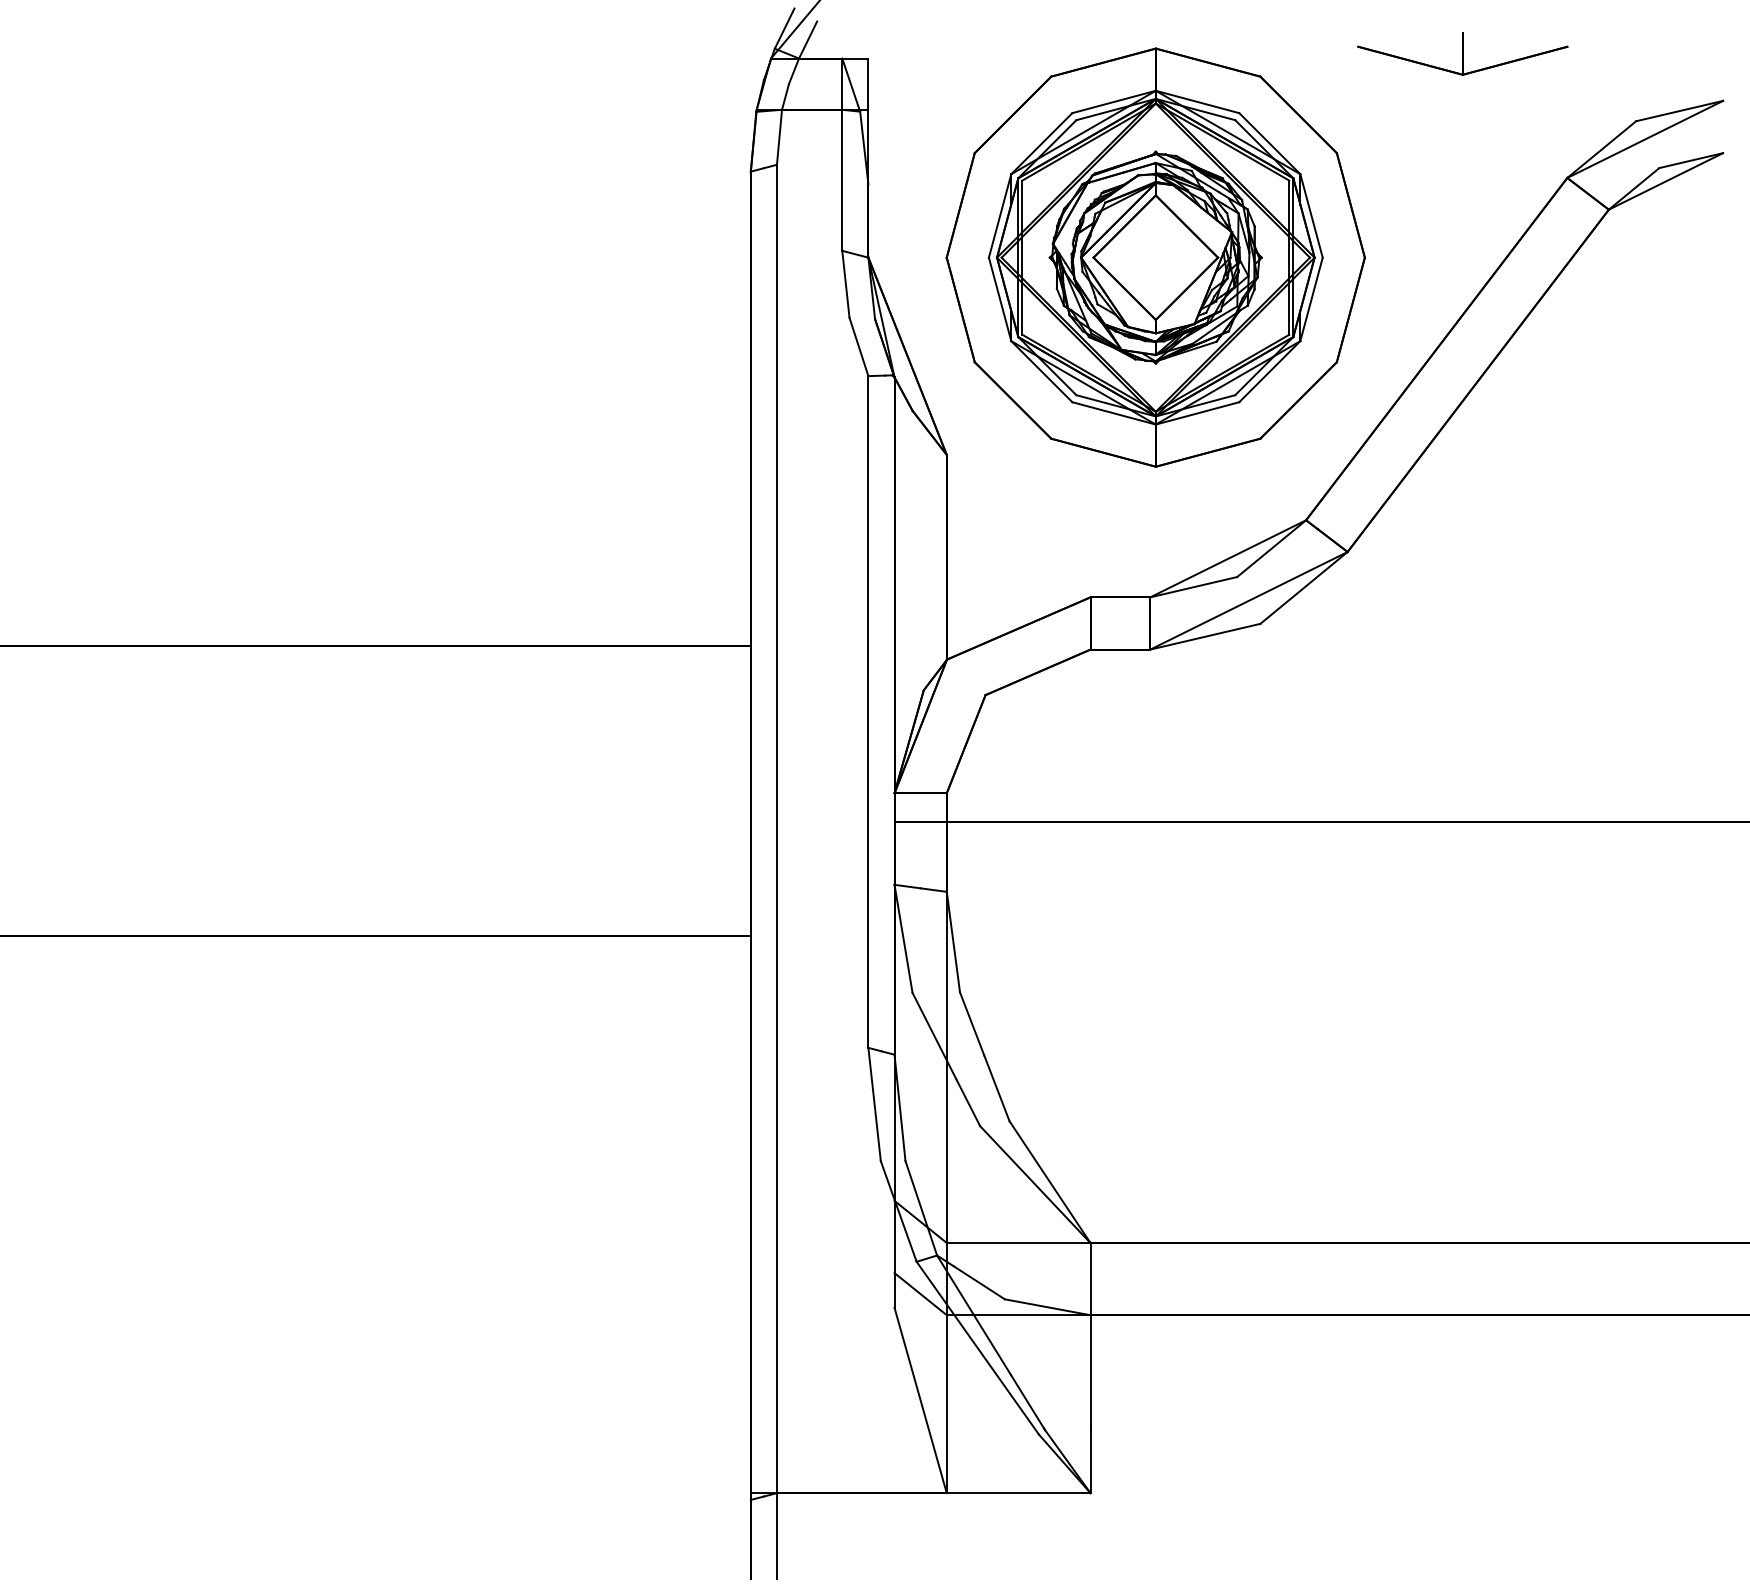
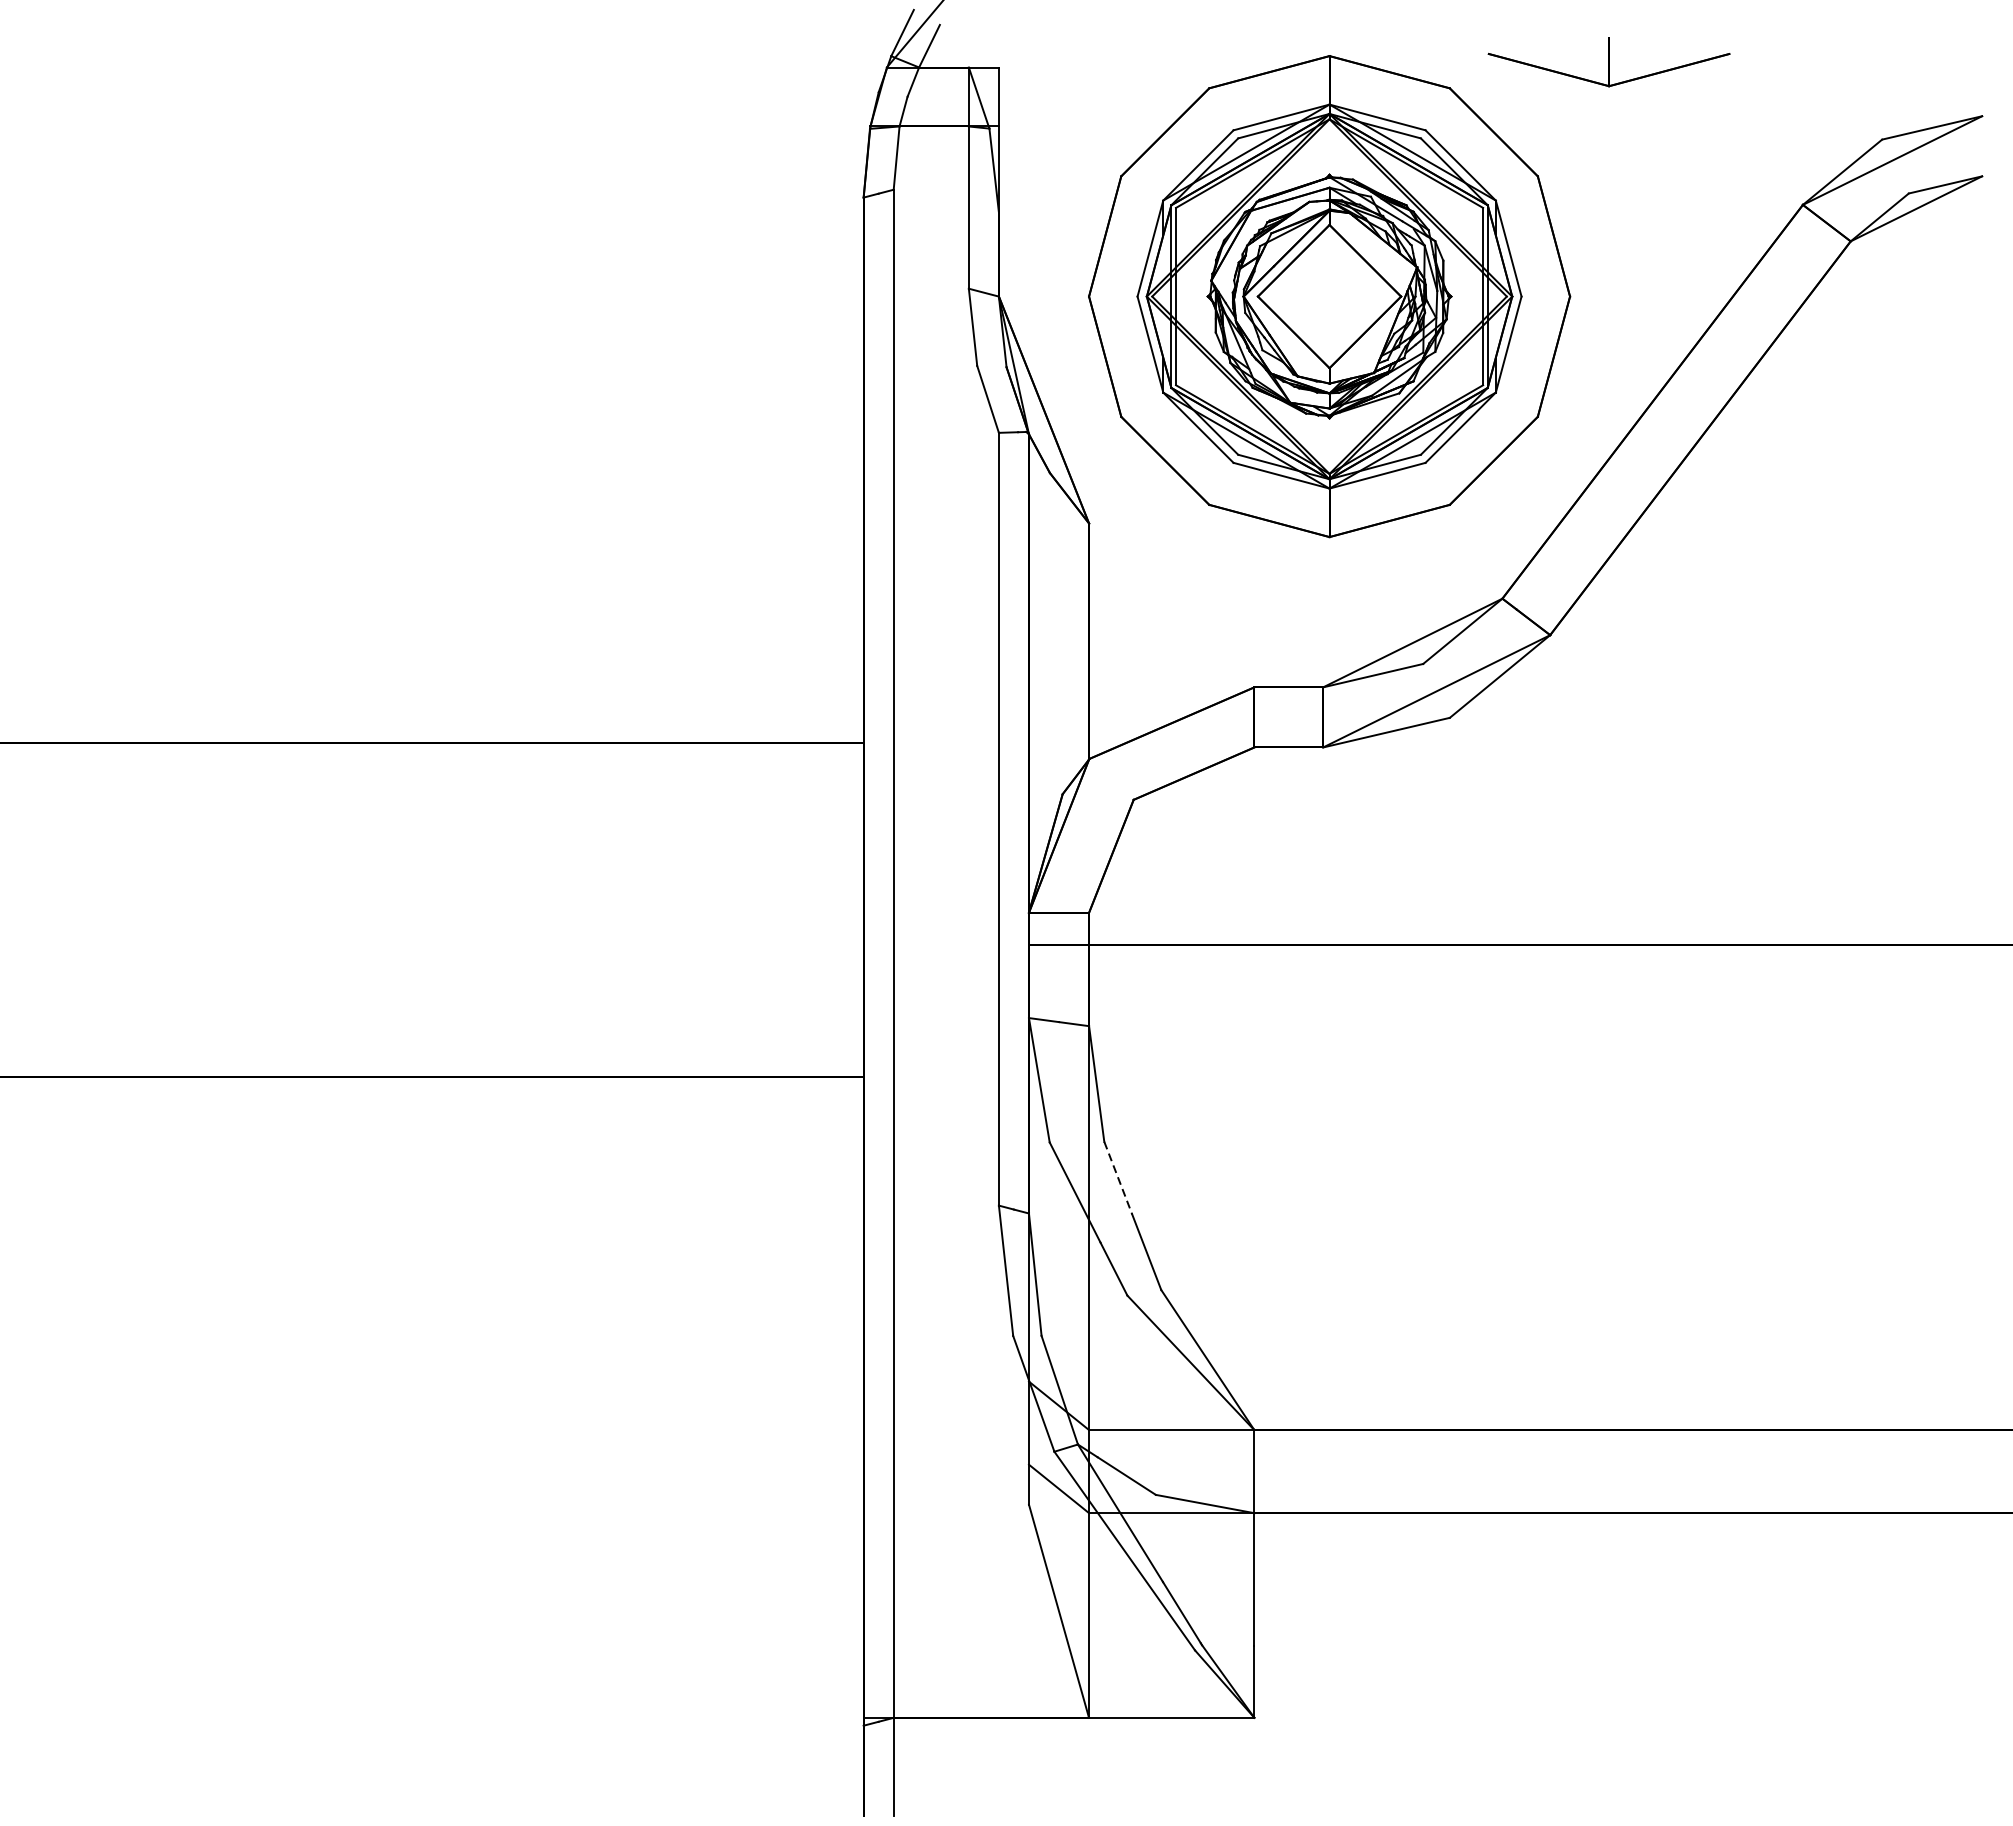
part: (1462, 53) -> (1608, 61), moved
line: (972, 1023) -> (1118, 1177), solid -> dashed

